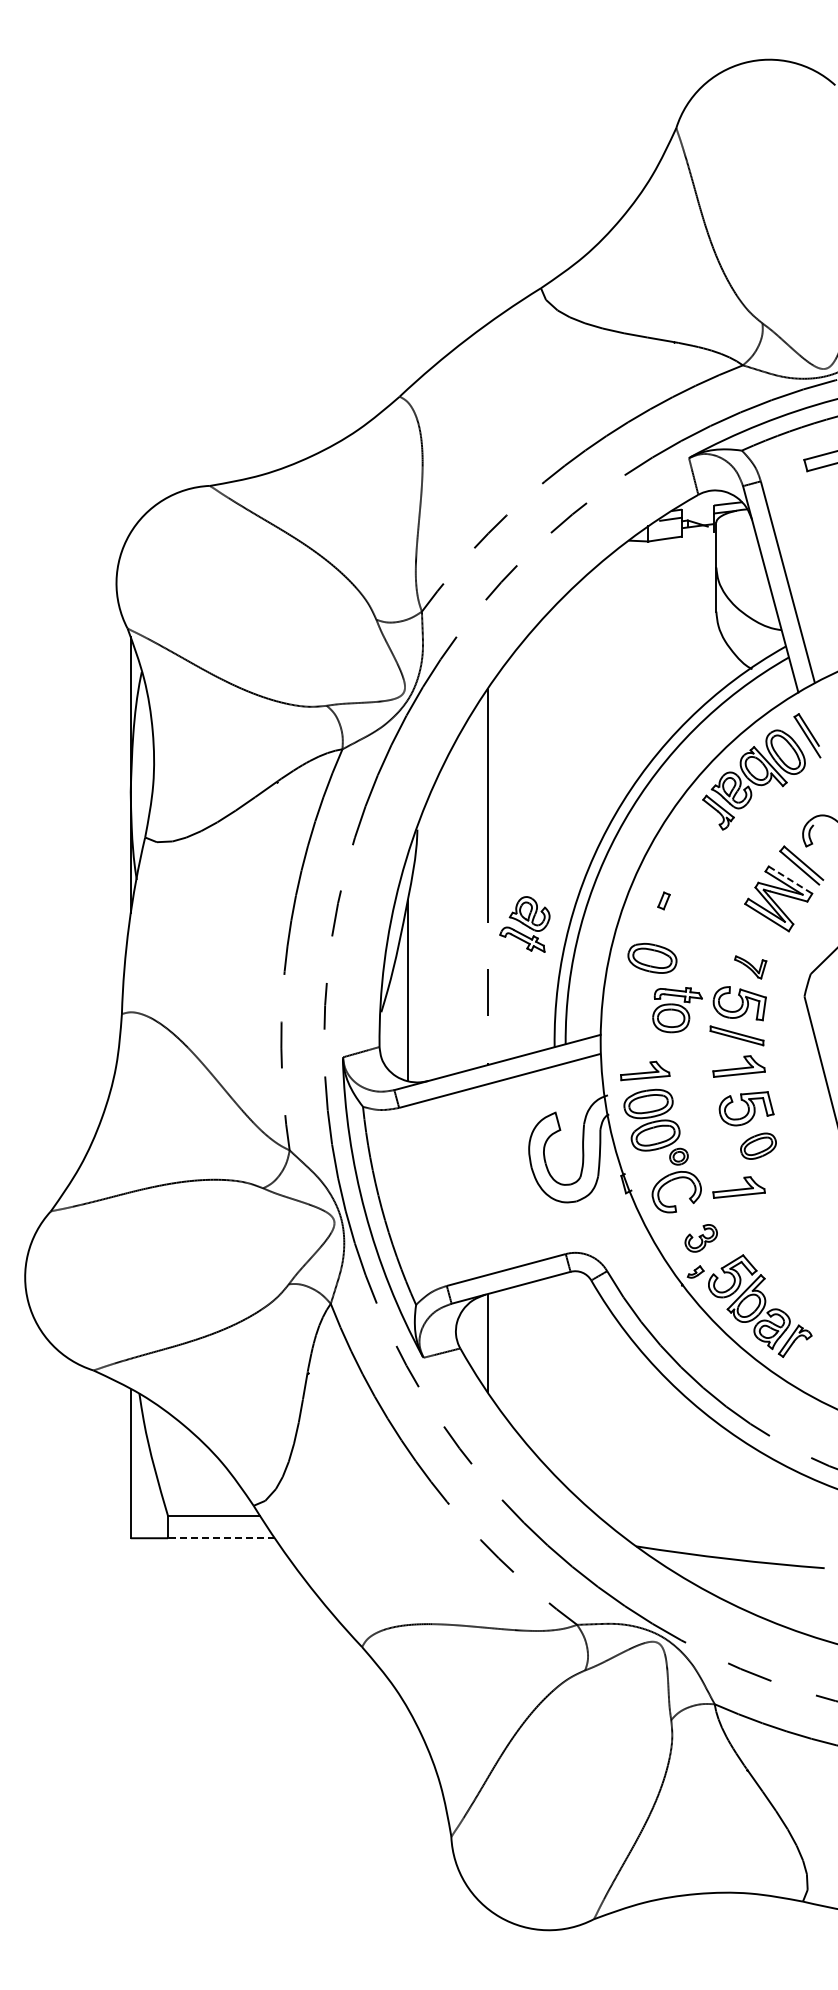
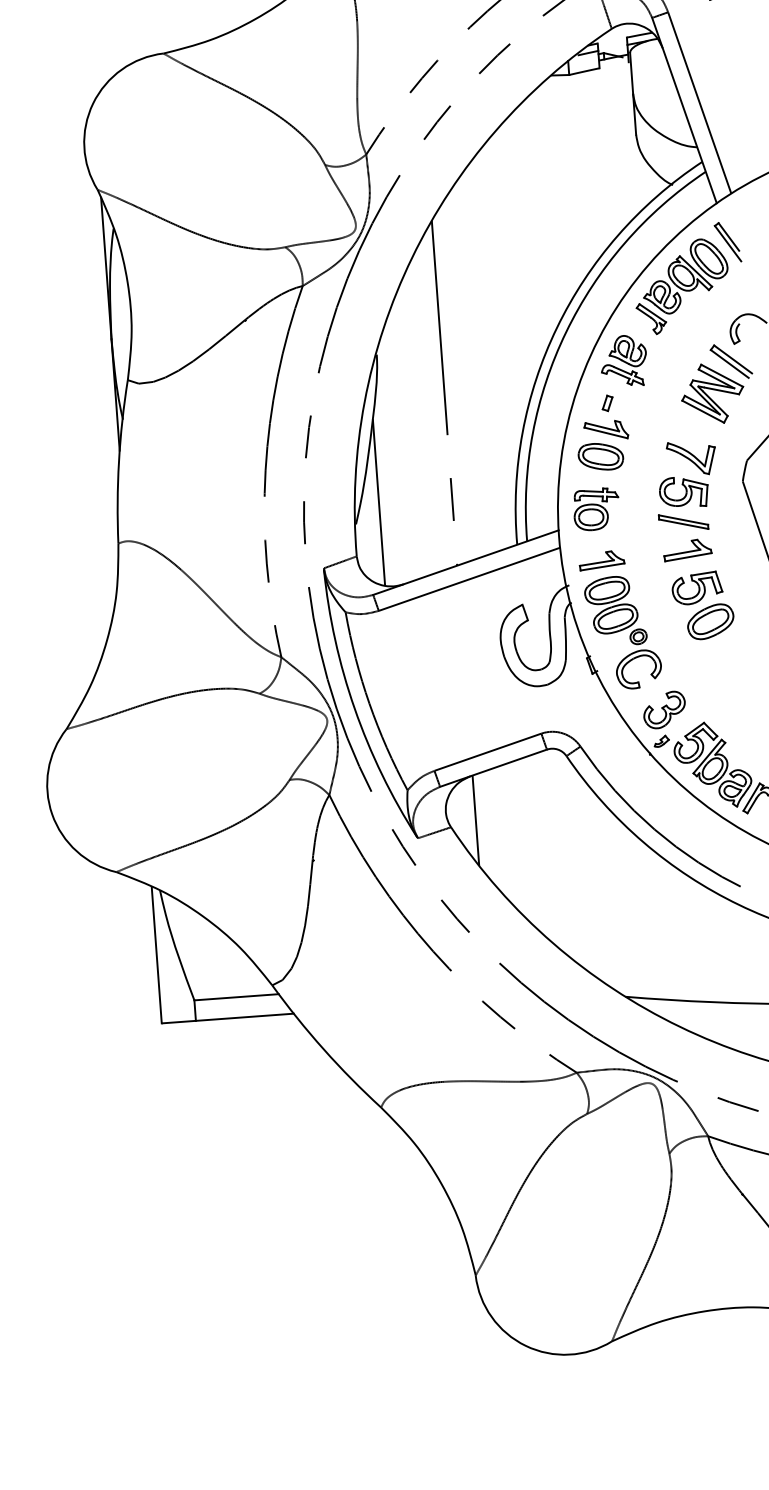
line: (790, 880) -> (722, 376), dashed -> solid
part: (524, 924) -> (623, 361), moved
part: (659, 930) -> (605, 430), added
part: (750, 967) -> (691, 458), size x1.67
part: (677, 1010) -> (596, 509), moved
part: (758, 1146) -> (710, 622), size x1.43
part: (738, 1187) -> (695, 661), removed
part: (700, 1238) -> (663, 710), size x1.43
line: (220, 1538) -> (244, 1017), dashed -> solid

